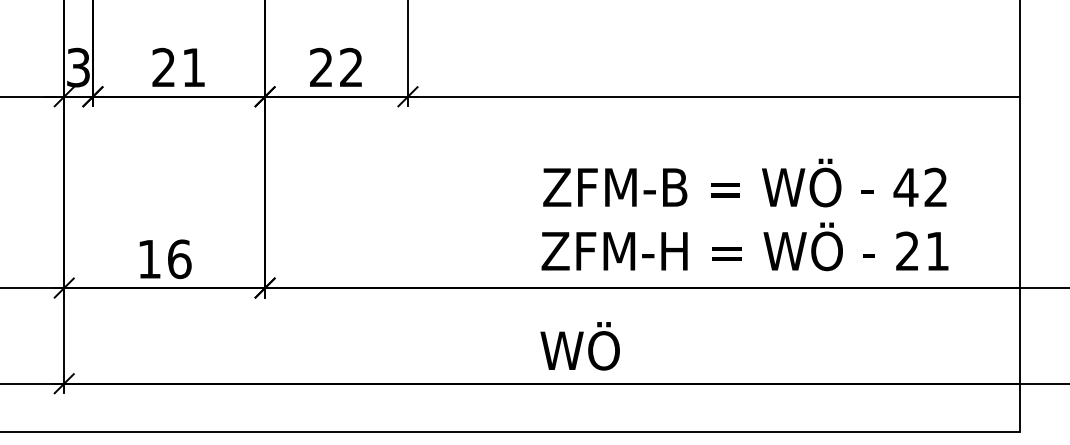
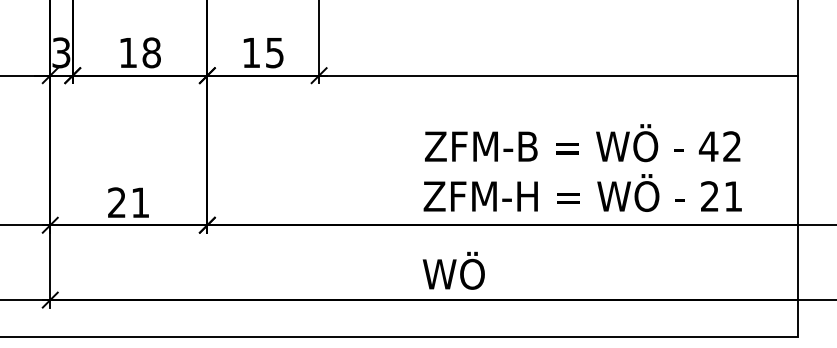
text: (178, 67) -> (139, 52), 21 -> 18
text: (335, 67) -> (262, 52), 22 -> 15
text: (164, 258) -> (128, 202), 16 -> 21

